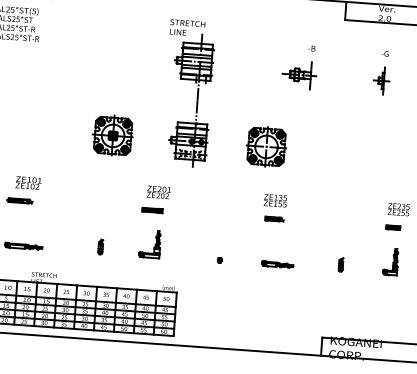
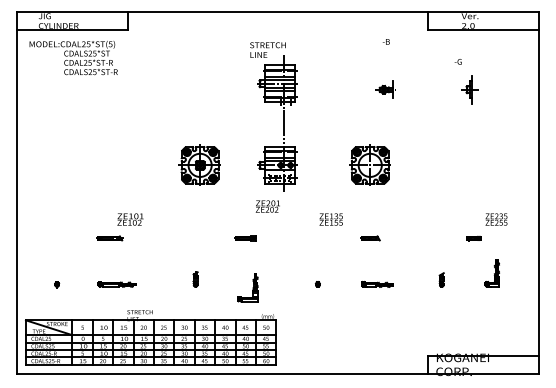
text: (311, 48) -> (385, 41), moved
text: (384, 53) -> (457, 61), moved
part: (299, 74) -> (385, 89), size x0.6
part: (265, 146) -> (369, 164), moved
text: (28, 182) -> (130, 219), moved
text: (158, 192) -> (267, 206), moved
text: (274, 200) -> (330, 219), moved
part: (392, 227) -> (473, 238), moved
part: (149, 243) -> (247, 287), moved

